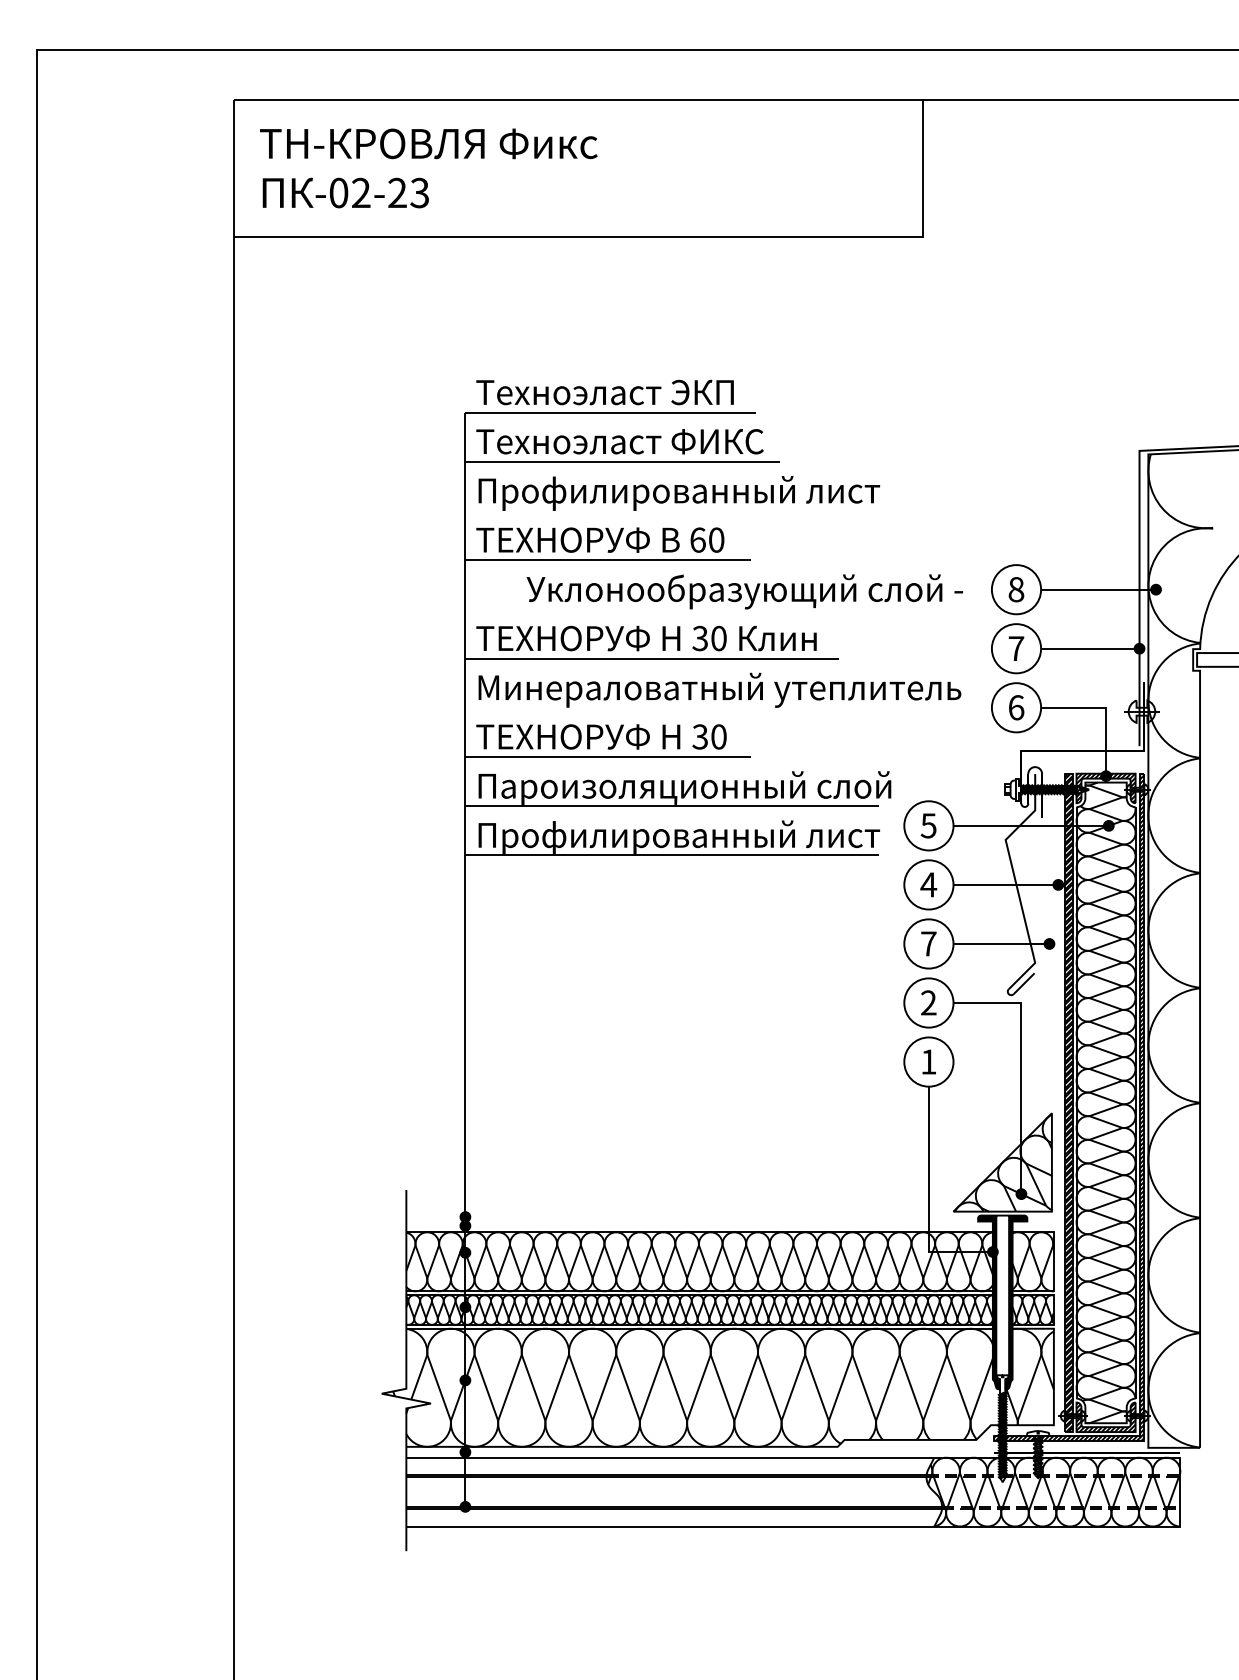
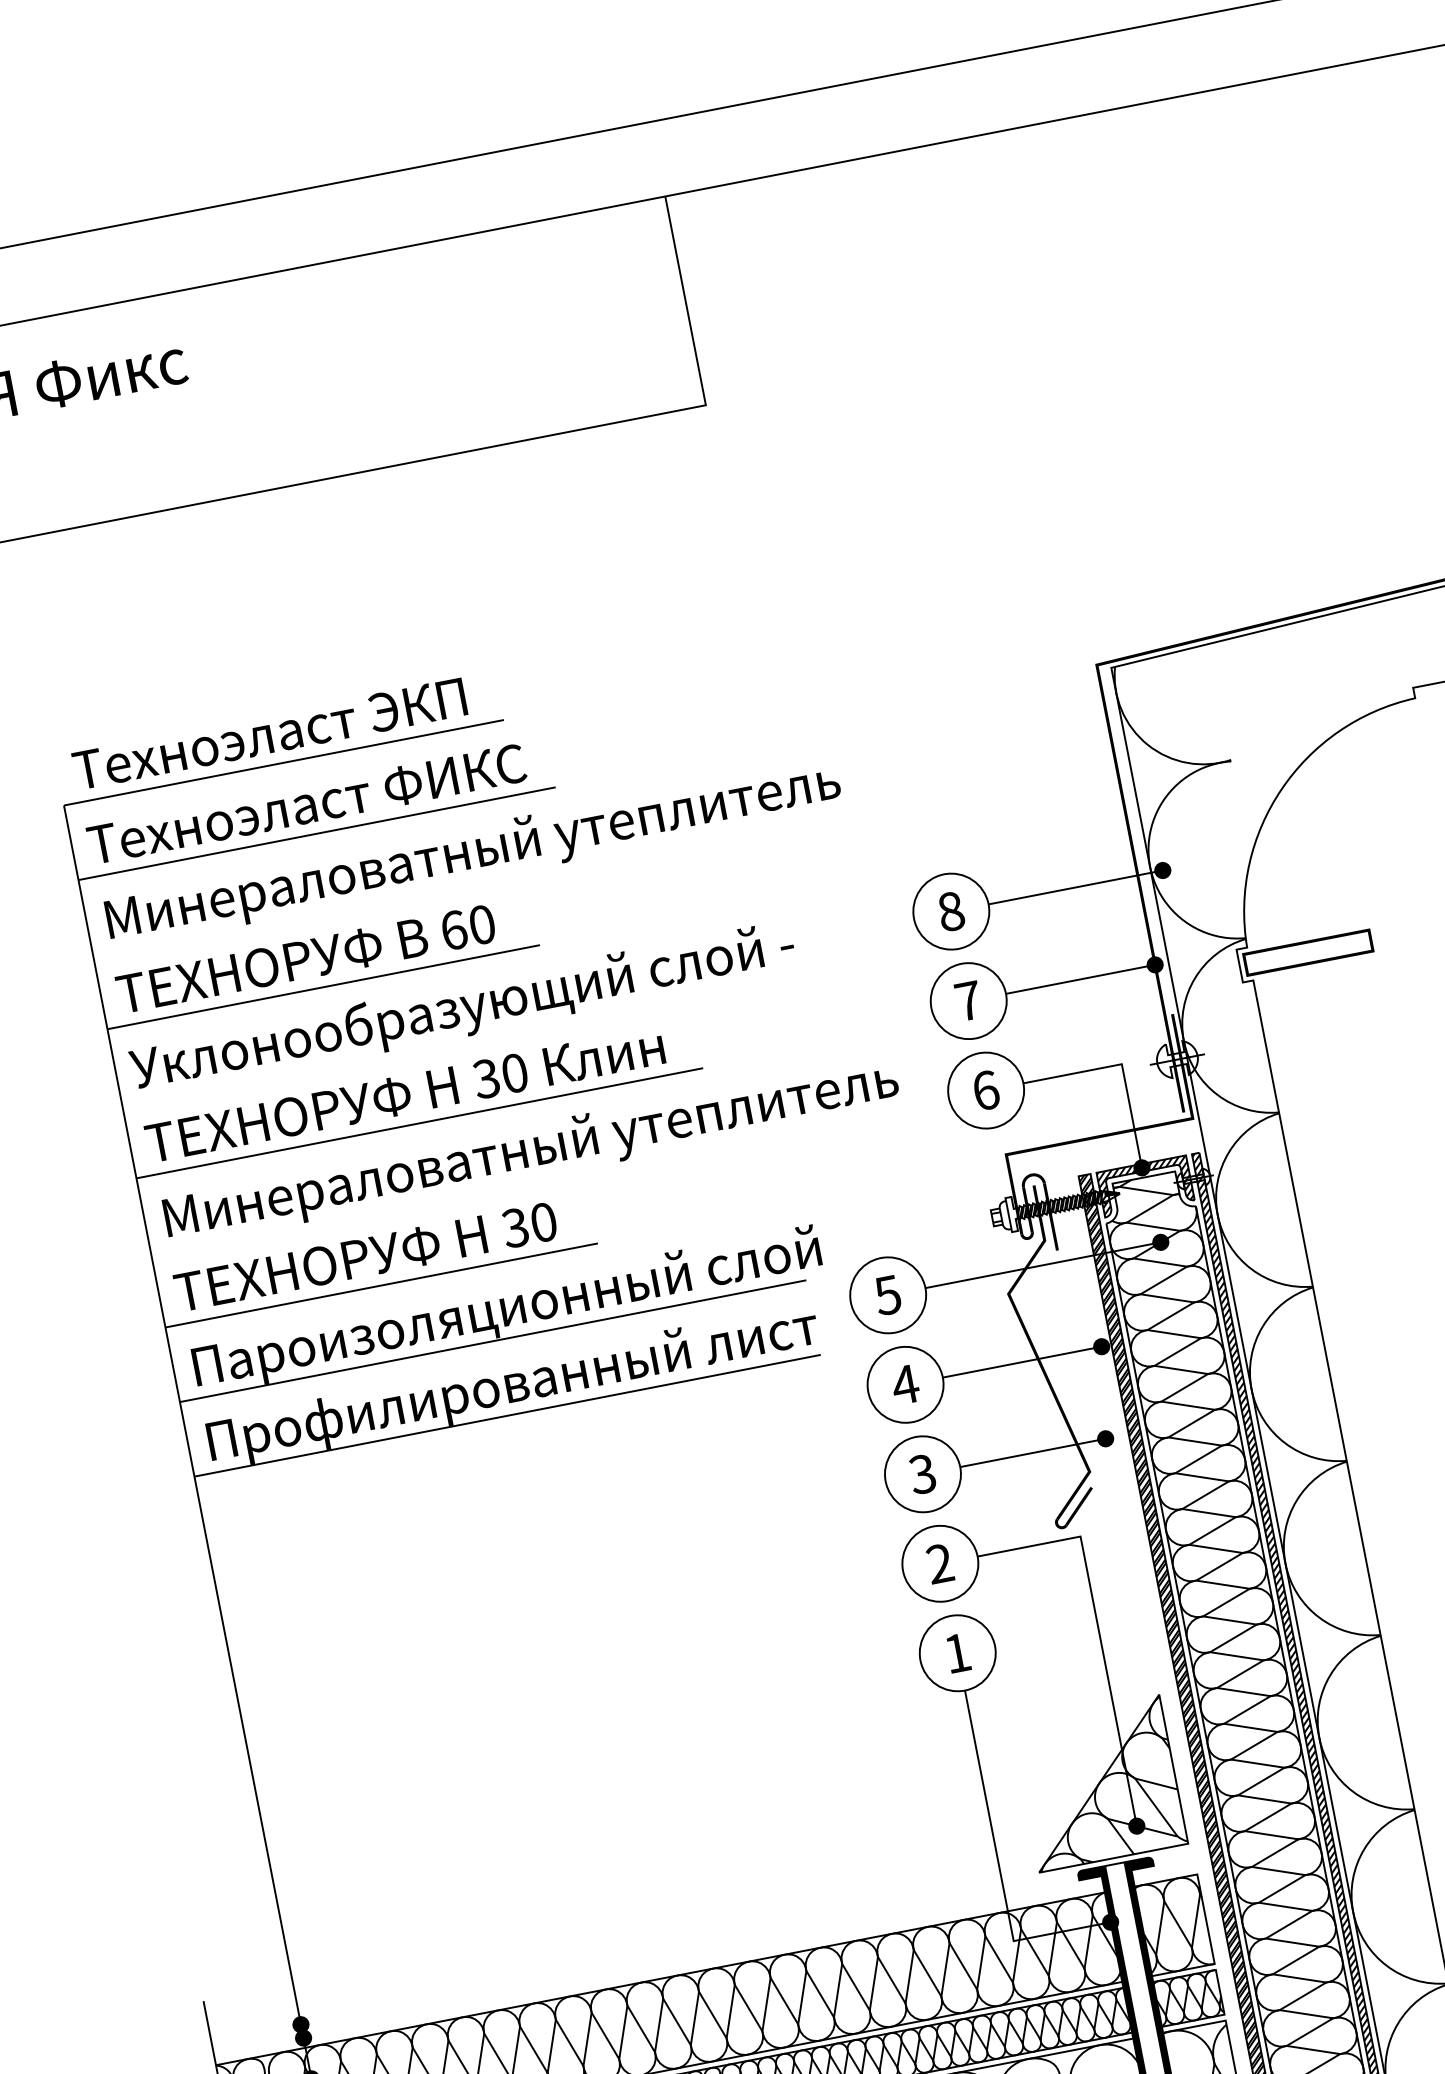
text: (721, 493) -> (475, 852), Профилированный лист -> Минераловатный утеплитель
text: (744, 591) -> (462, 1009), moved
text: (928, 943) -> (922, 1473), 7 -> 3

